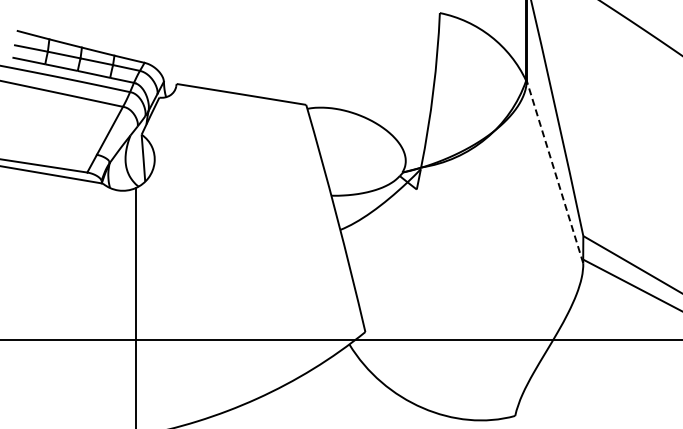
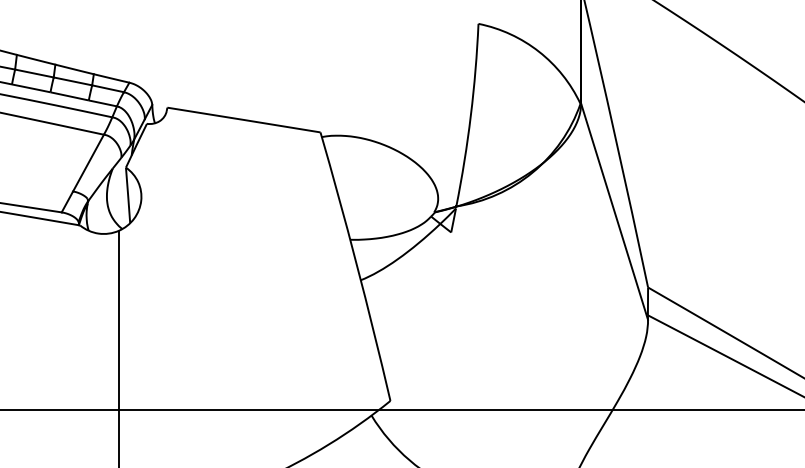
line: (554, 171) -> (613, 211), dashed -> solid

